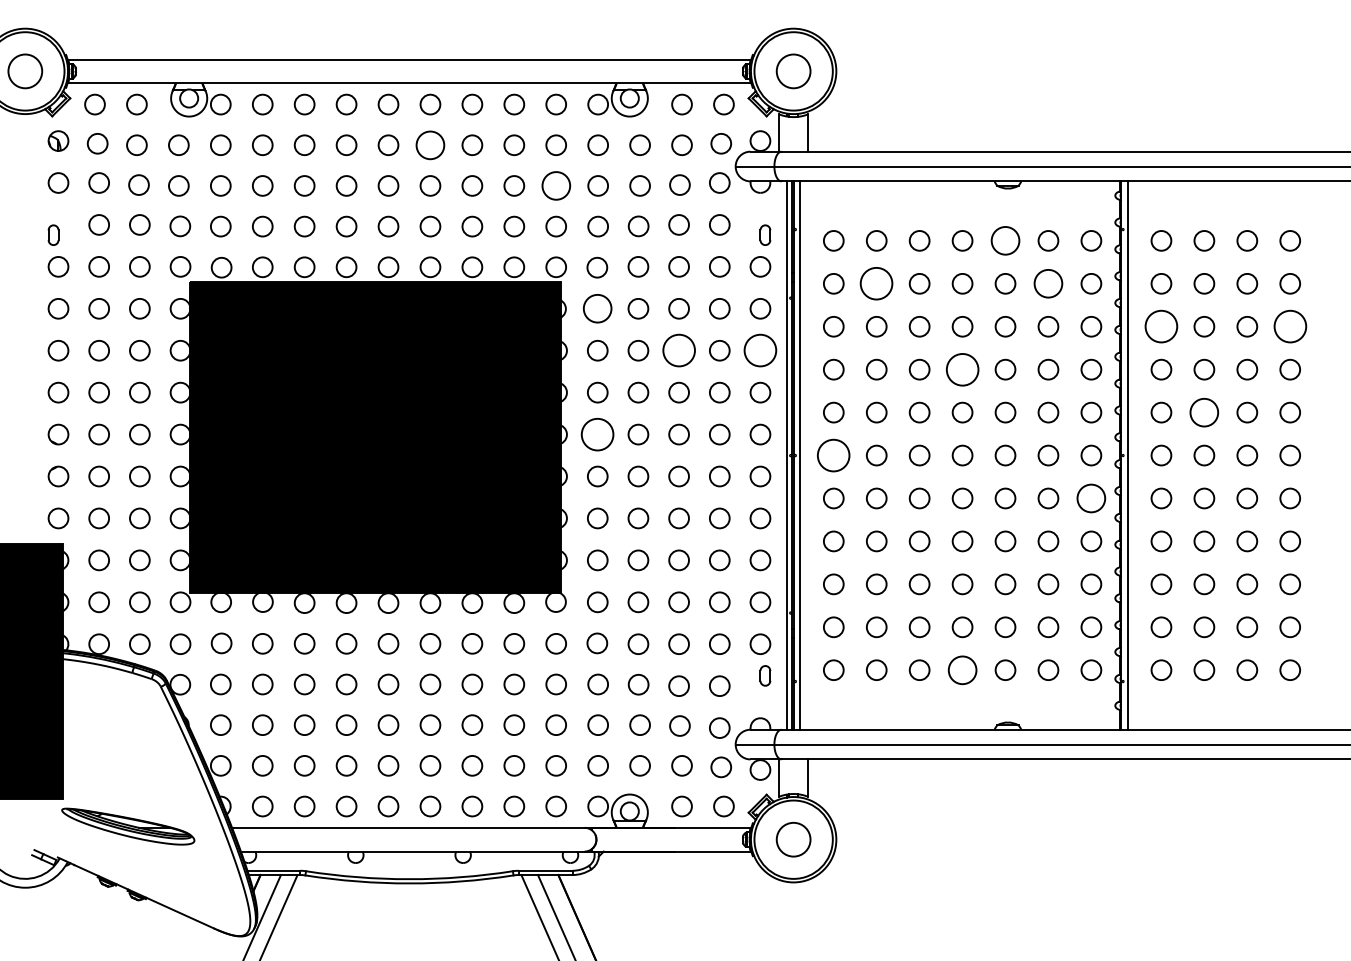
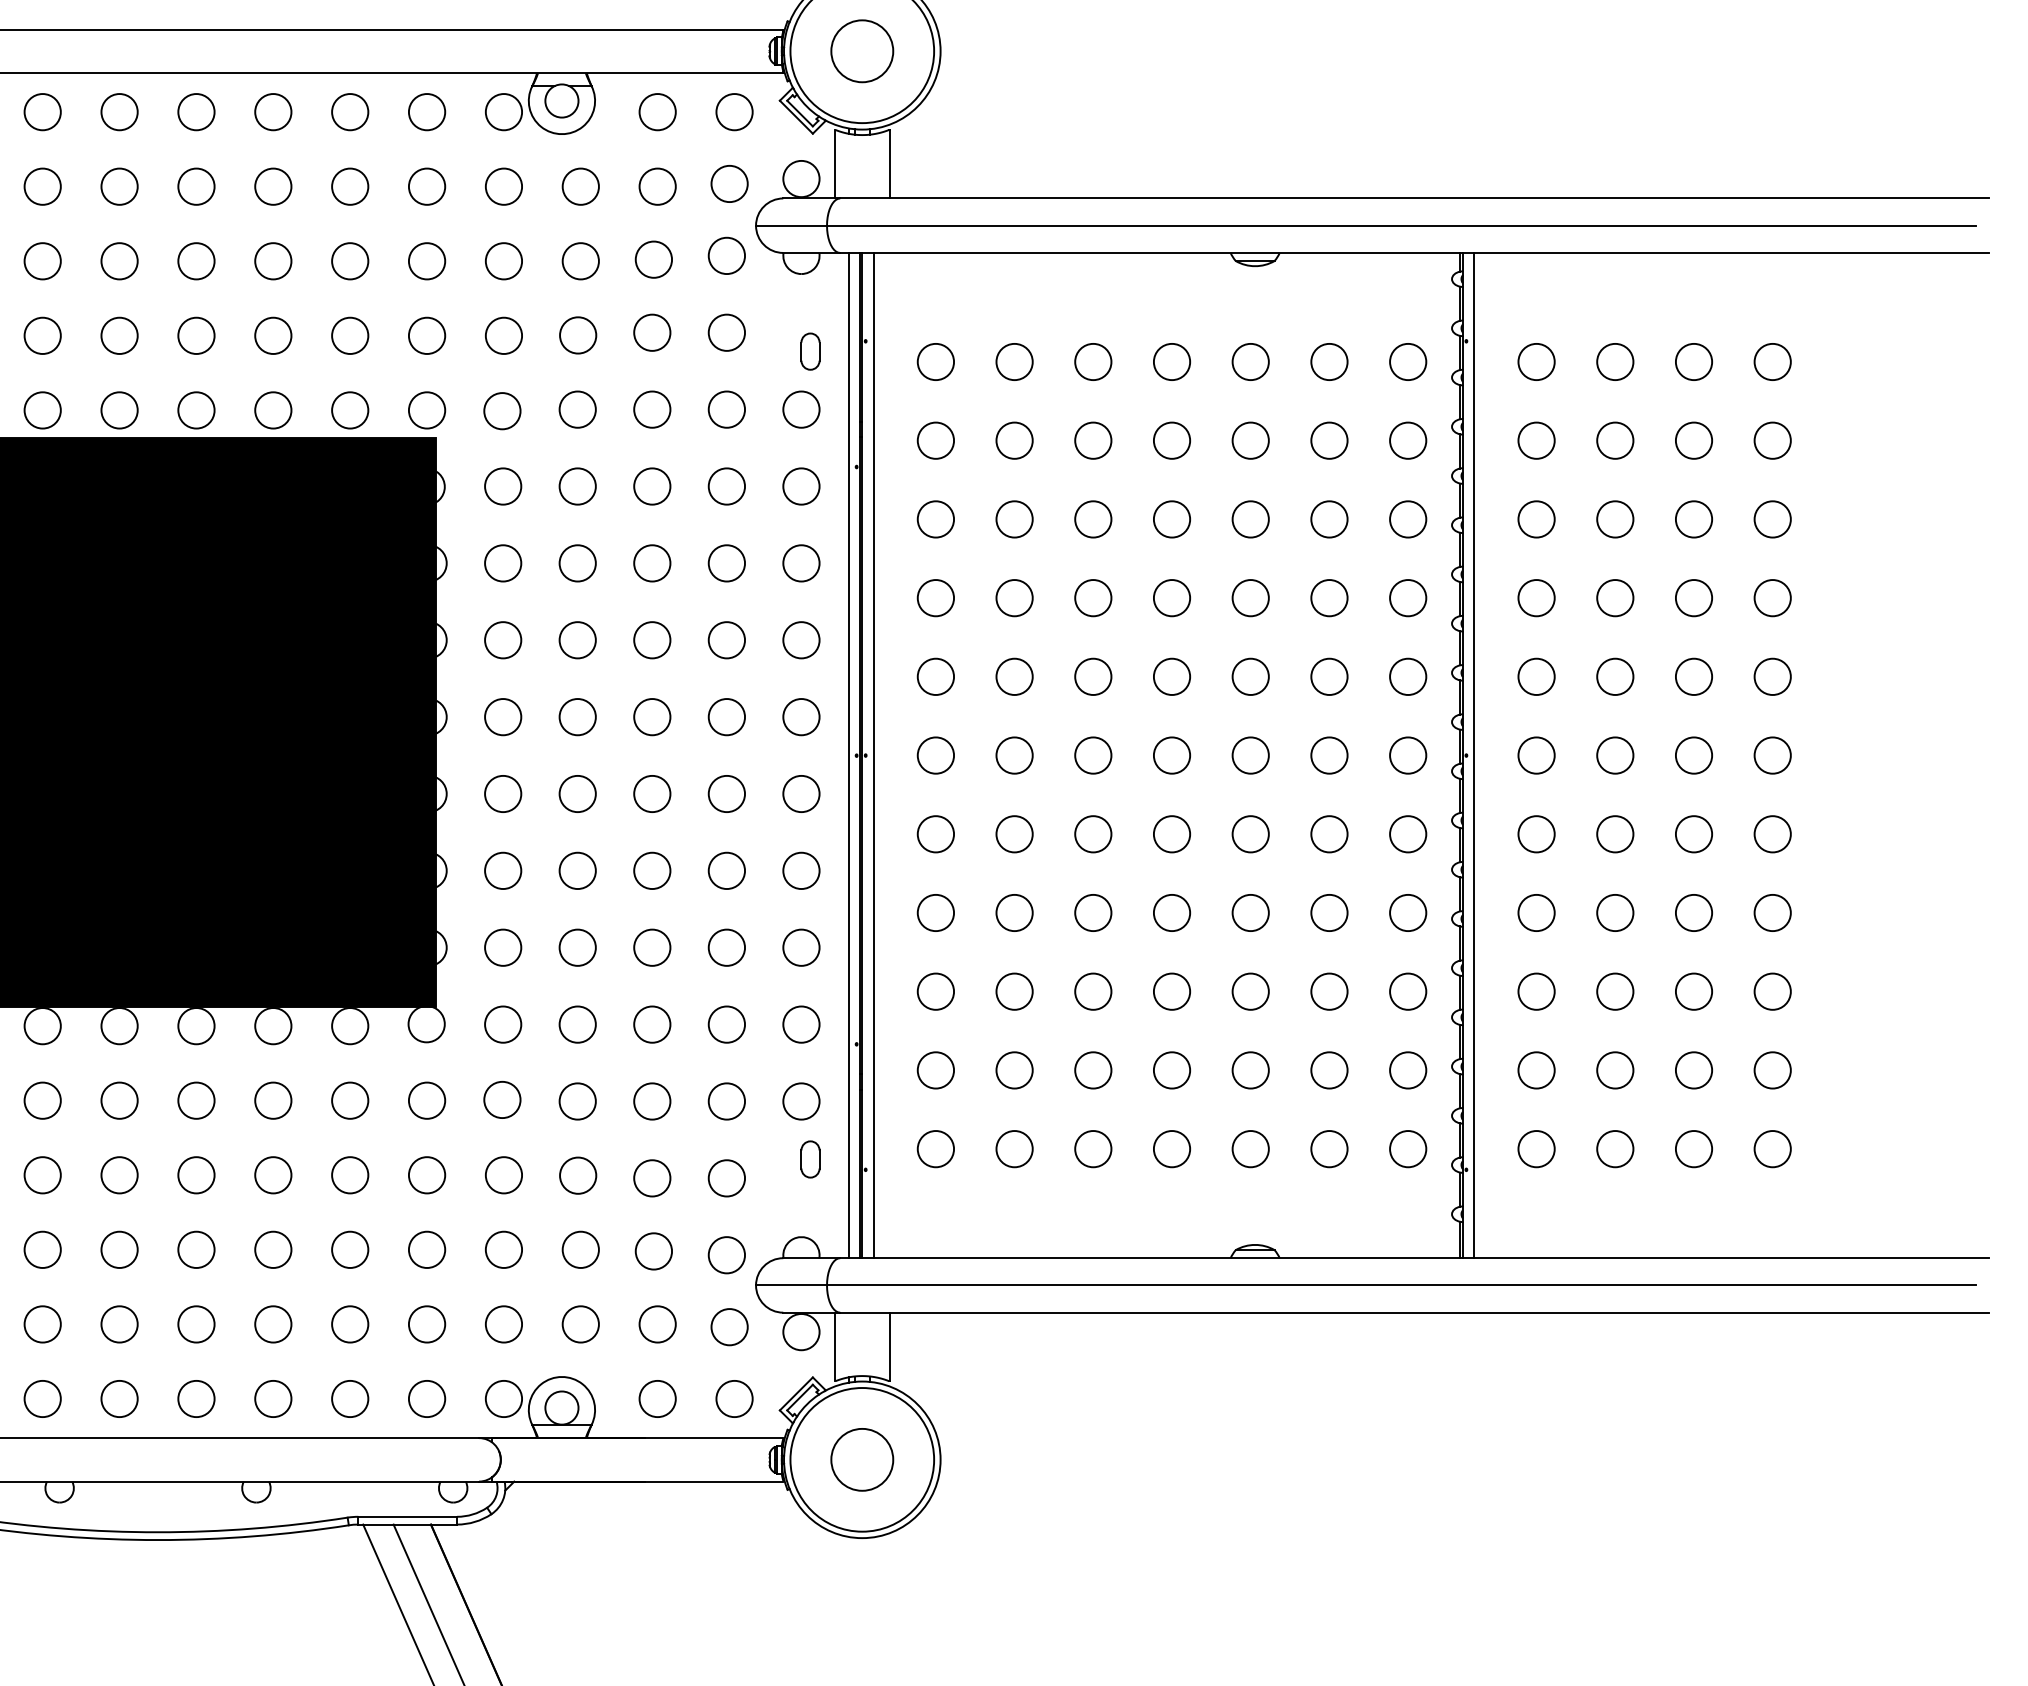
circle: (430, 144) -> (196, 185), size x0.71
circle: (555, 185) -> (425, 260), size x0.71
circle: (1005, 240) -> (1250, 361), size x0.71
circle: (876, 283) -> (1014, 440), size x0.62
circle: (1048, 283) -> (1329, 440), size x0.71
circle: (597, 308) -> (502, 485), size x0.71
circle: (1161, 326) -> (1536, 518), size x0.62
circle: (1289, 326) -> (1771, 518), size x0.62
circle: (678, 350) -> (651, 562), size x0.62
circle: (760, 350) -> (801, 562), size x0.62
circle: (962, 369) -> (1171, 597), size x0.62
circle: (1204, 412) -> (1615, 676), size x0.71
circle: (597, 434) -> (502, 716), size x0.62
circle: (833, 455) -> (935, 755), size x0.62
circle: (1091, 498) -> (1408, 834), size x0.71
circle: (962, 669) -> (1171, 1147), size x0.71

